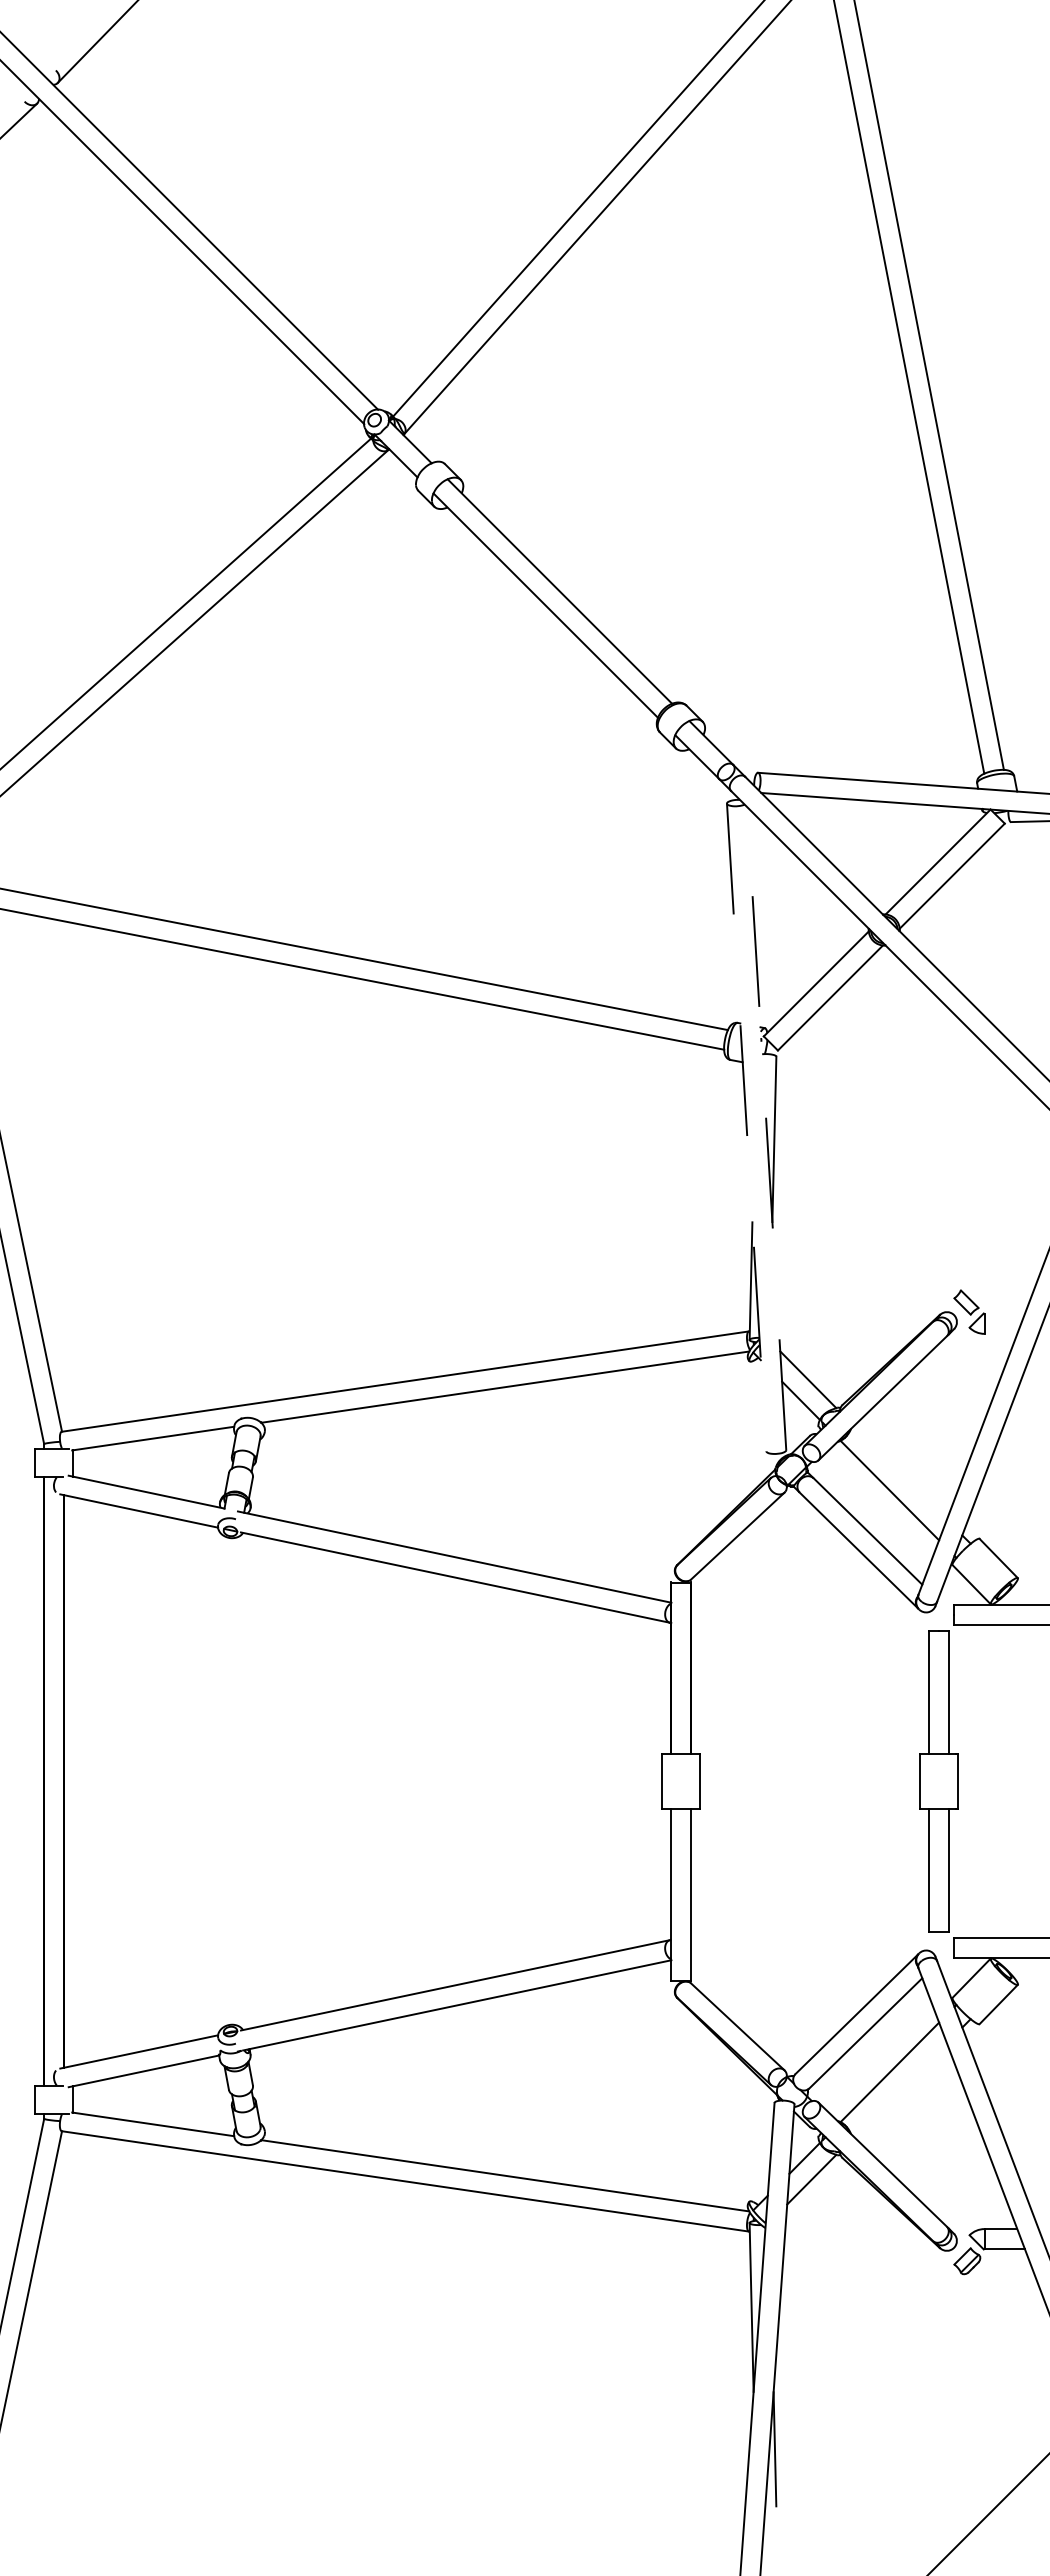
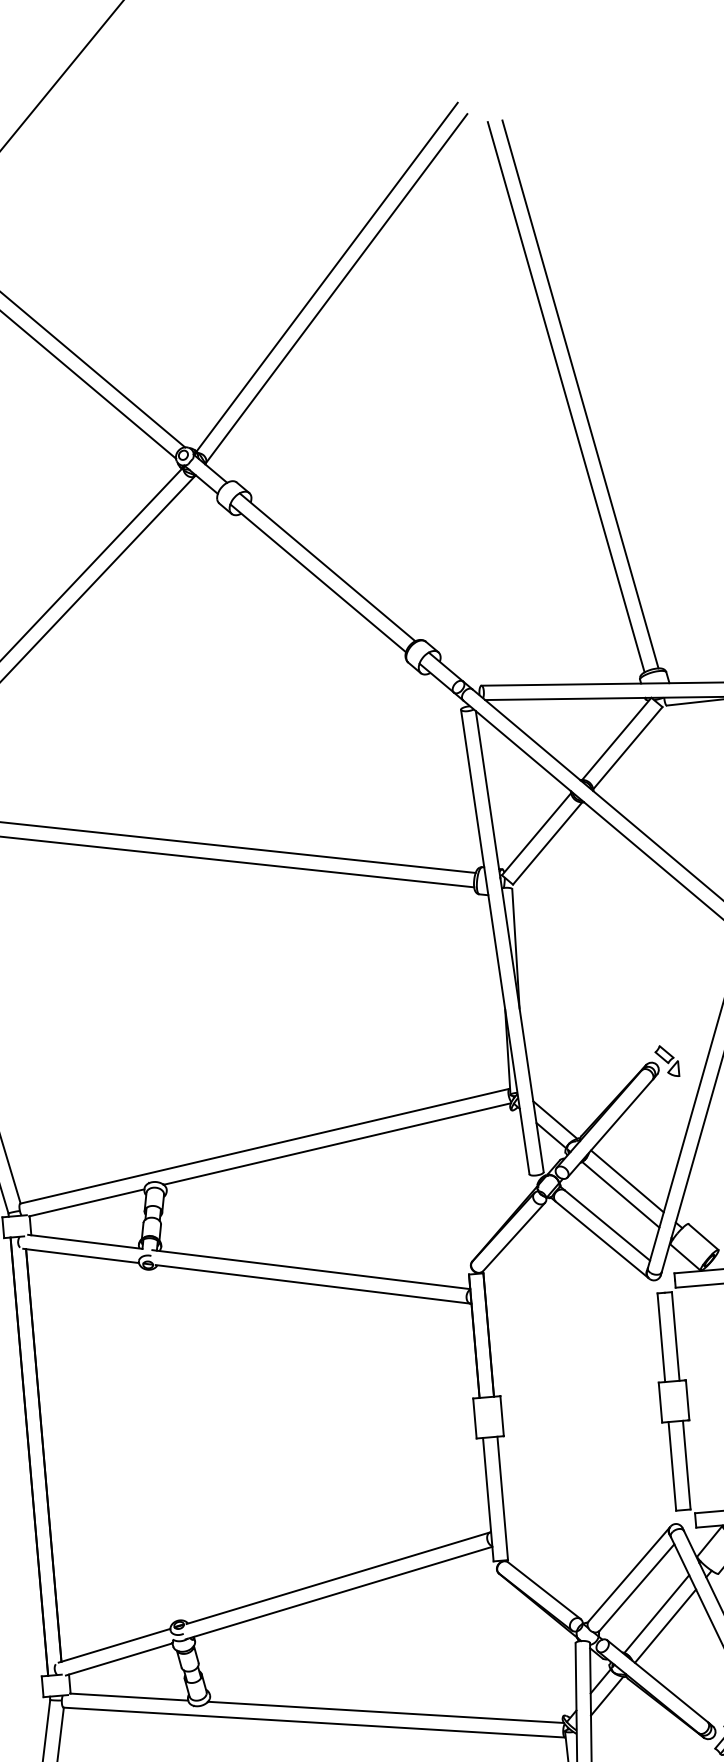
line: (746, 1127) -> (495, 942), dashed -> solid
line: (766, 1128) -> (509, 941), dashed -> solid
line: (900, 1472) -> (627, 1181), added
line: (900, 2089) -> (665, 1625), added

